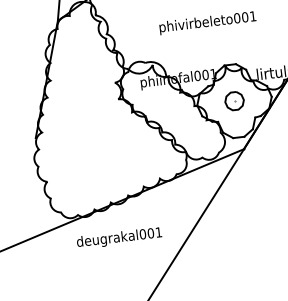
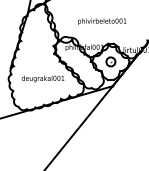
text: (118, 237) -> (42, 78), moved

